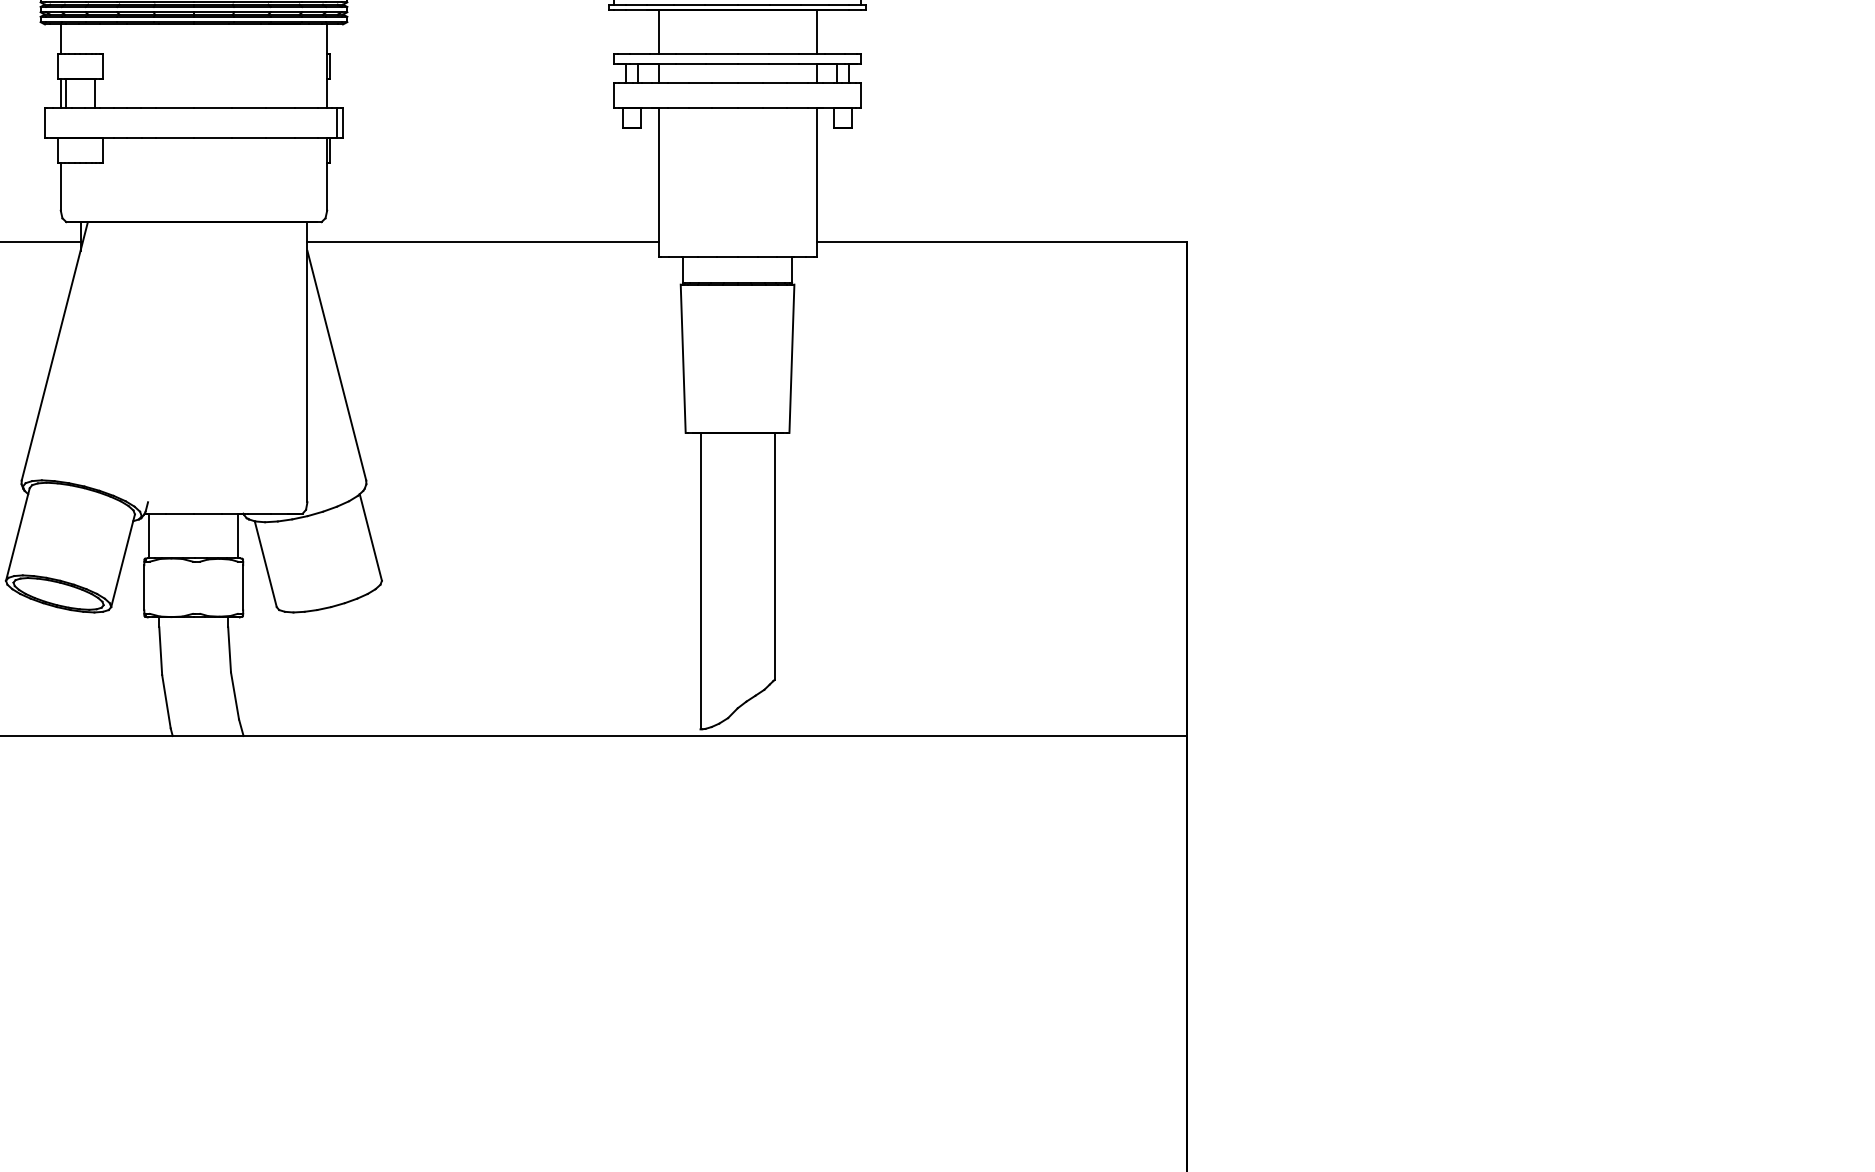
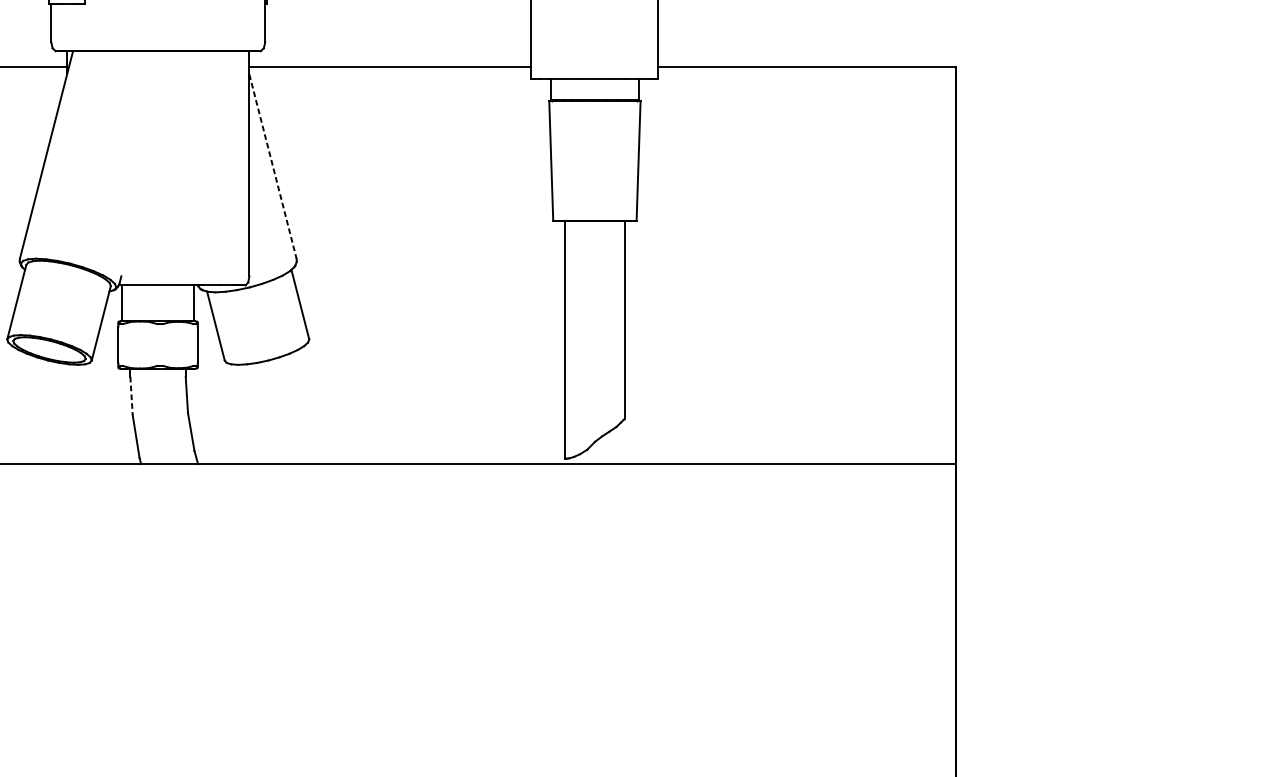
line: (336, 365) -> (272, 166), solid -> dashed
line: (160, 651) -> (131, 396), solid -> dashed

